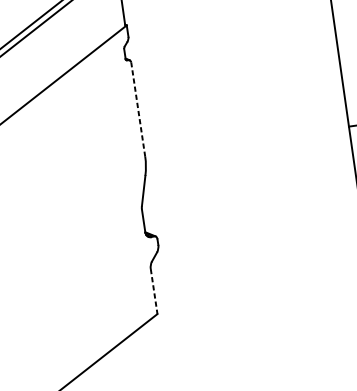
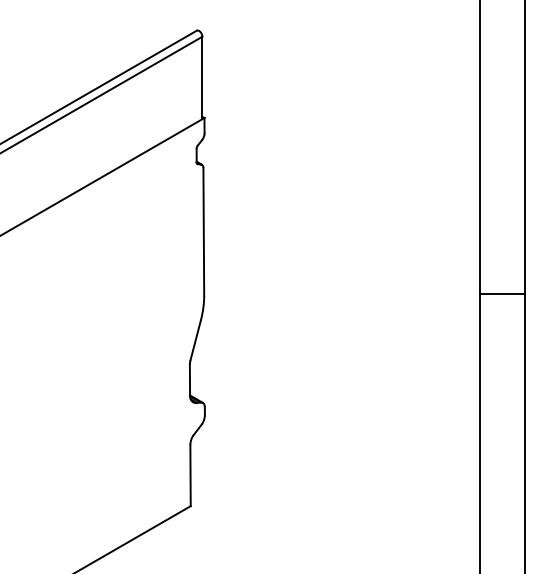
line: (137, 109) -> (203, 231), dashed -> solid
line: (154, 292) -> (190, 476), dashed -> solid

